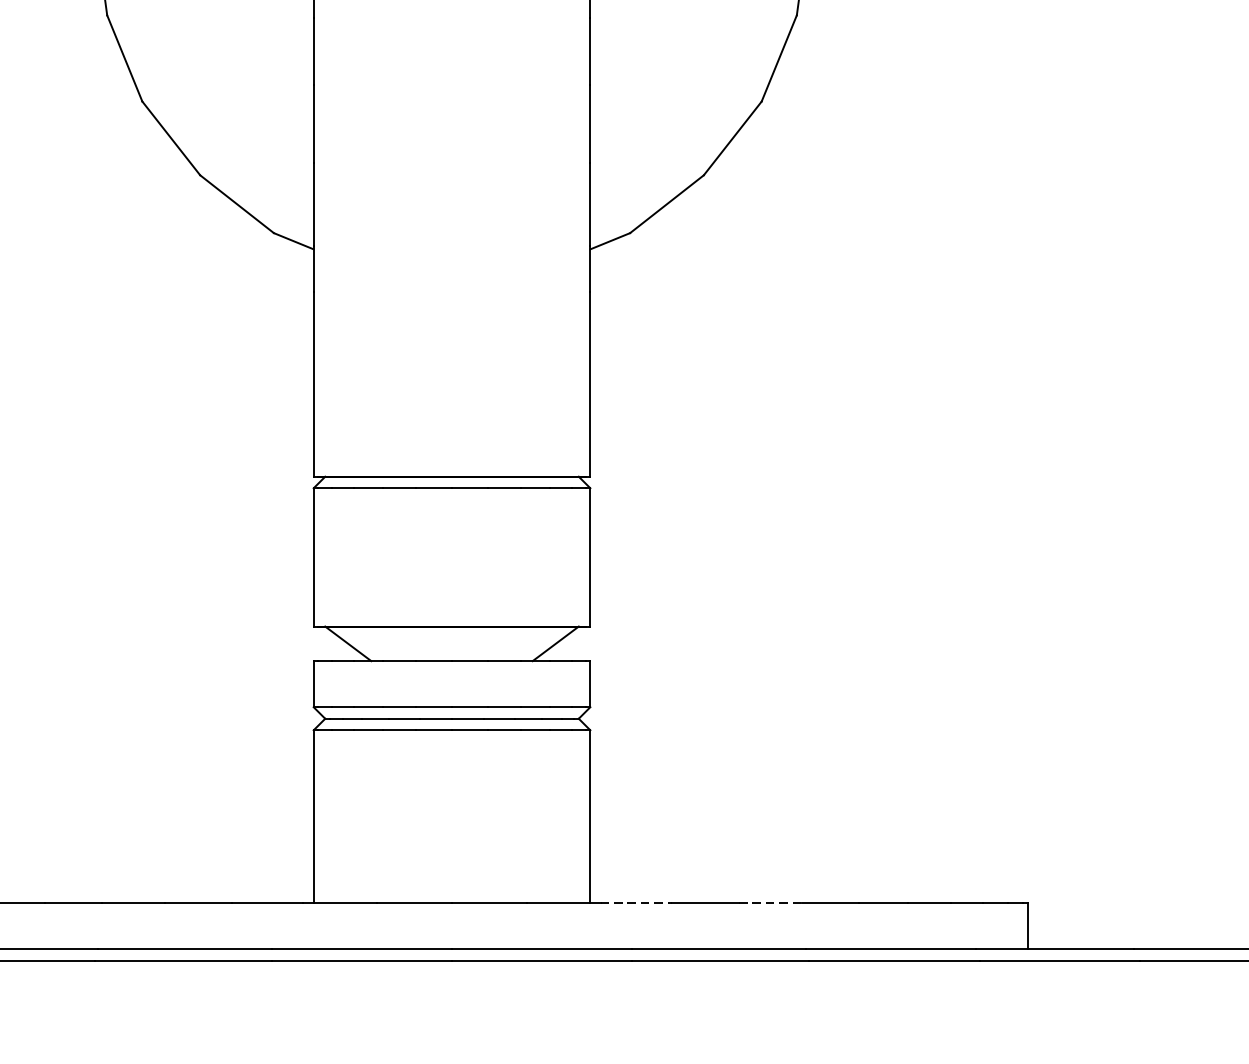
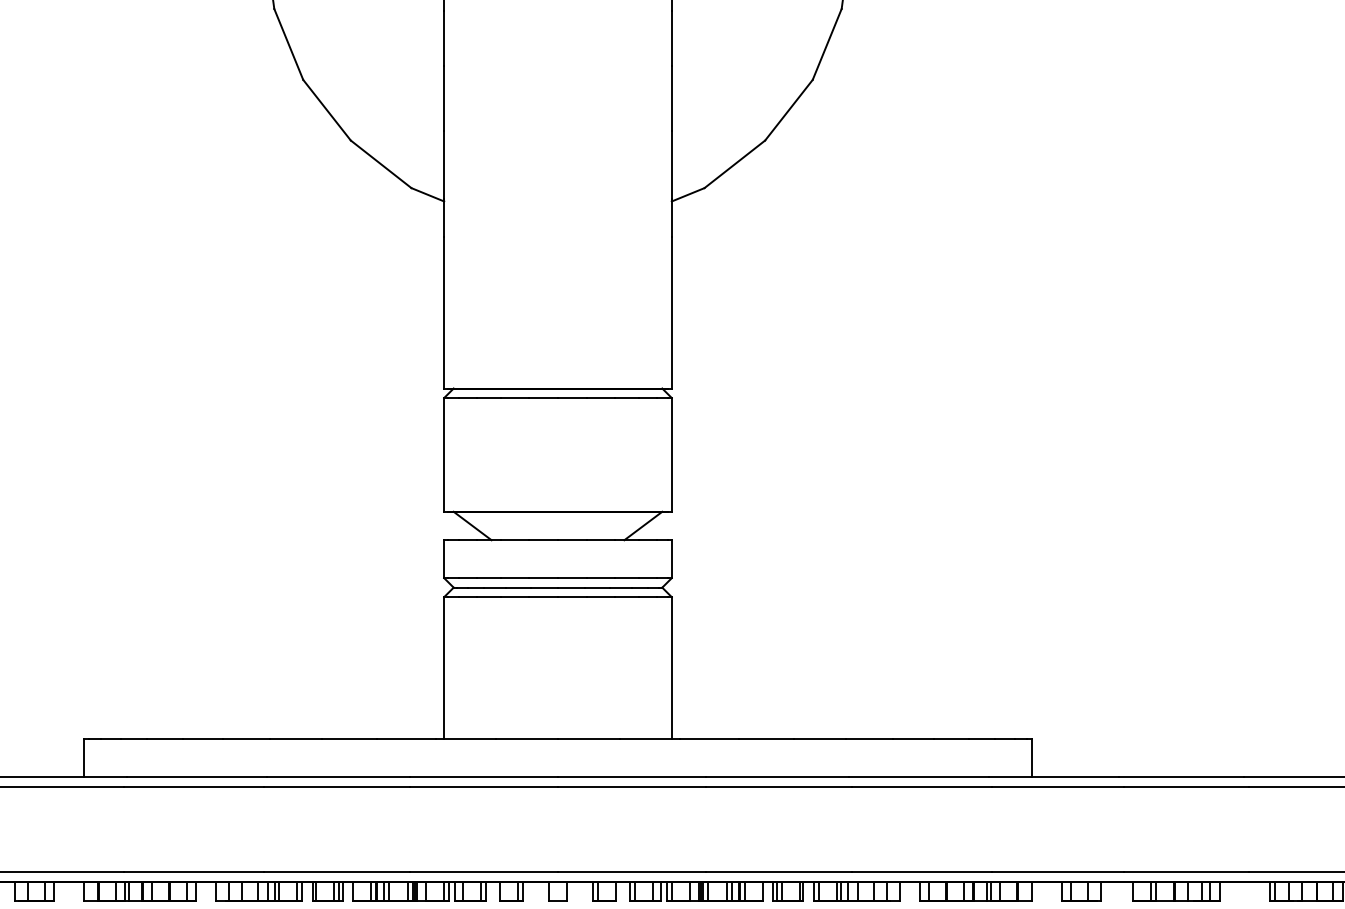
line: (637, 903) -> (710, 739), dashed -> solid
line: (771, 903) -> (820, 739), dashed -> solid

